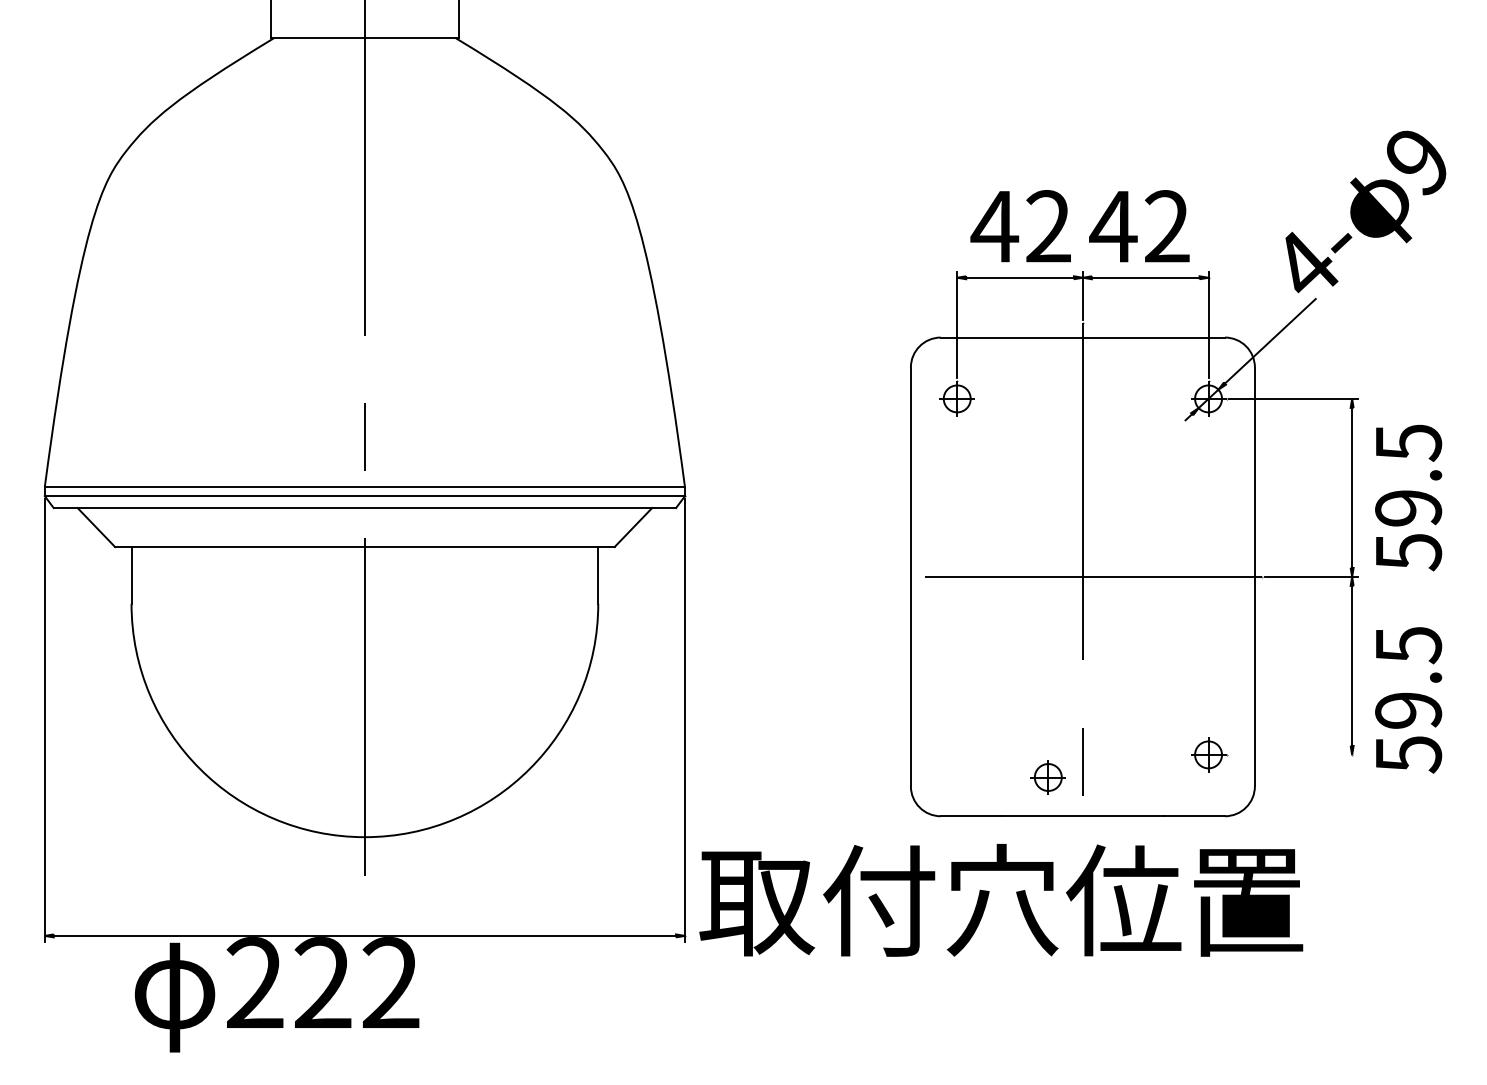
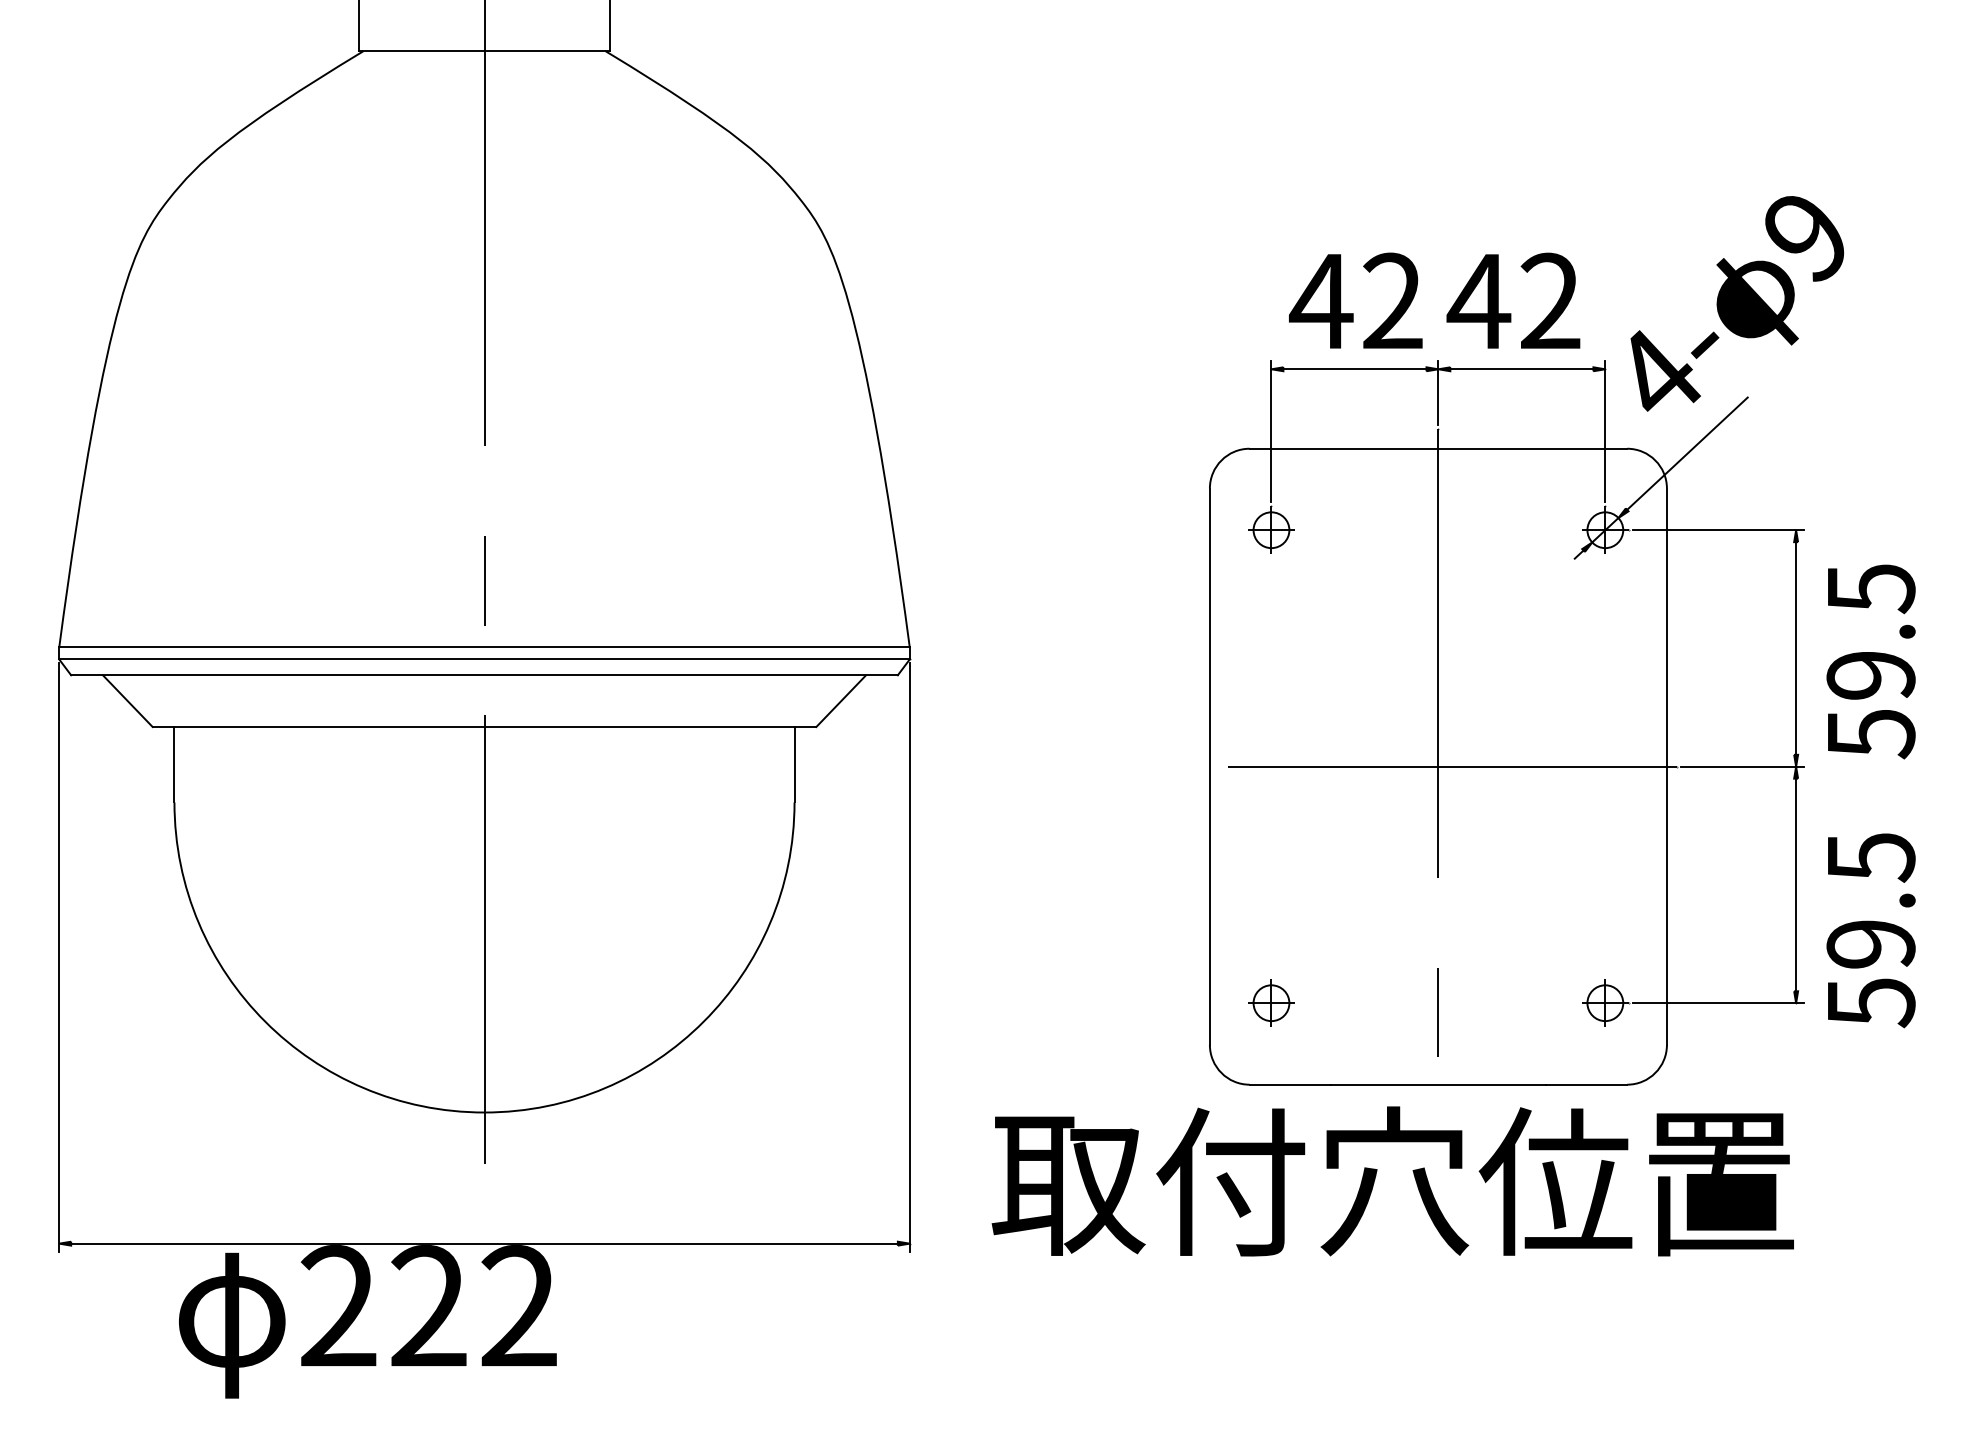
text: (1365, 211) -> (1736, 303), moved
line: (1293, 755) -> (1718, 1003), added
part: (1048, 776) -> (1271, 1002), moved
text: (1000, 900) -> (1392, 1181), moved

